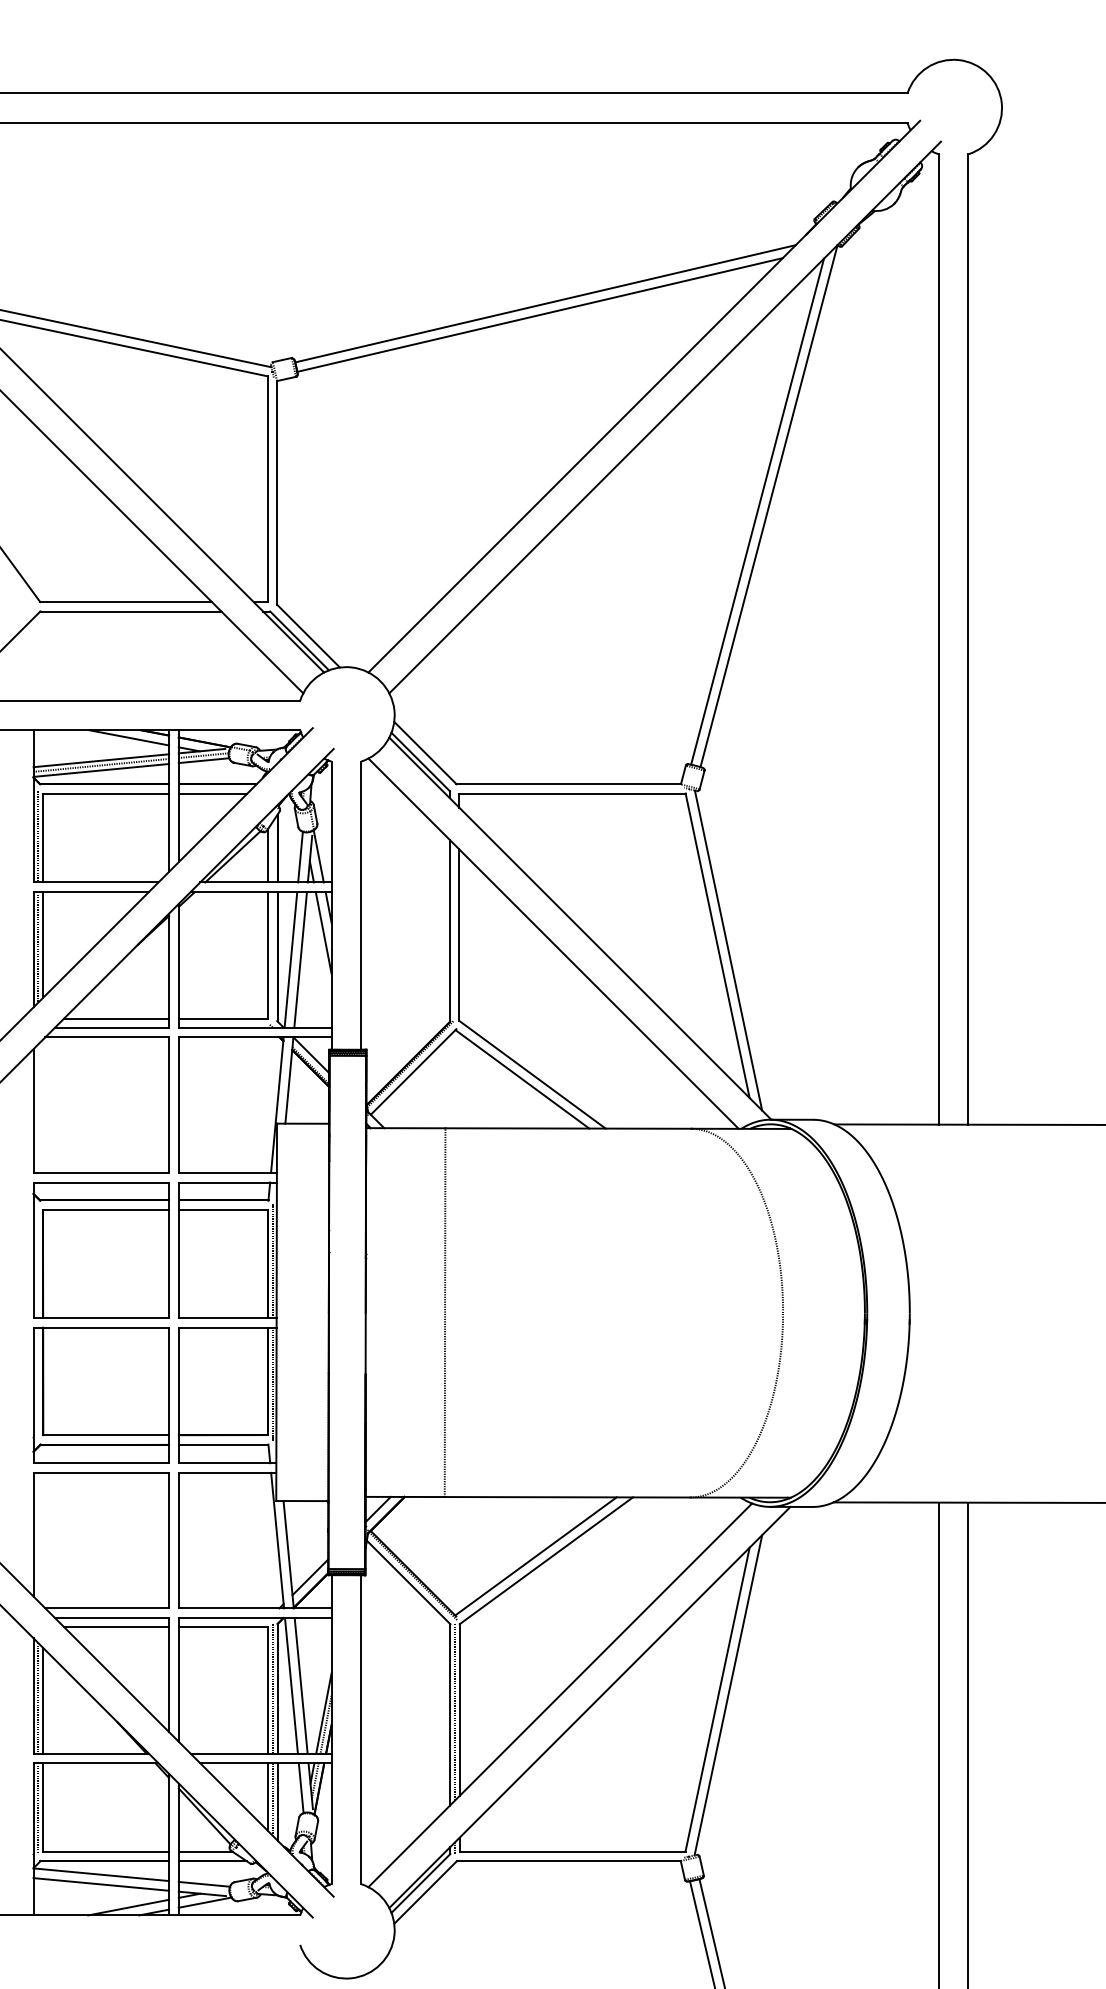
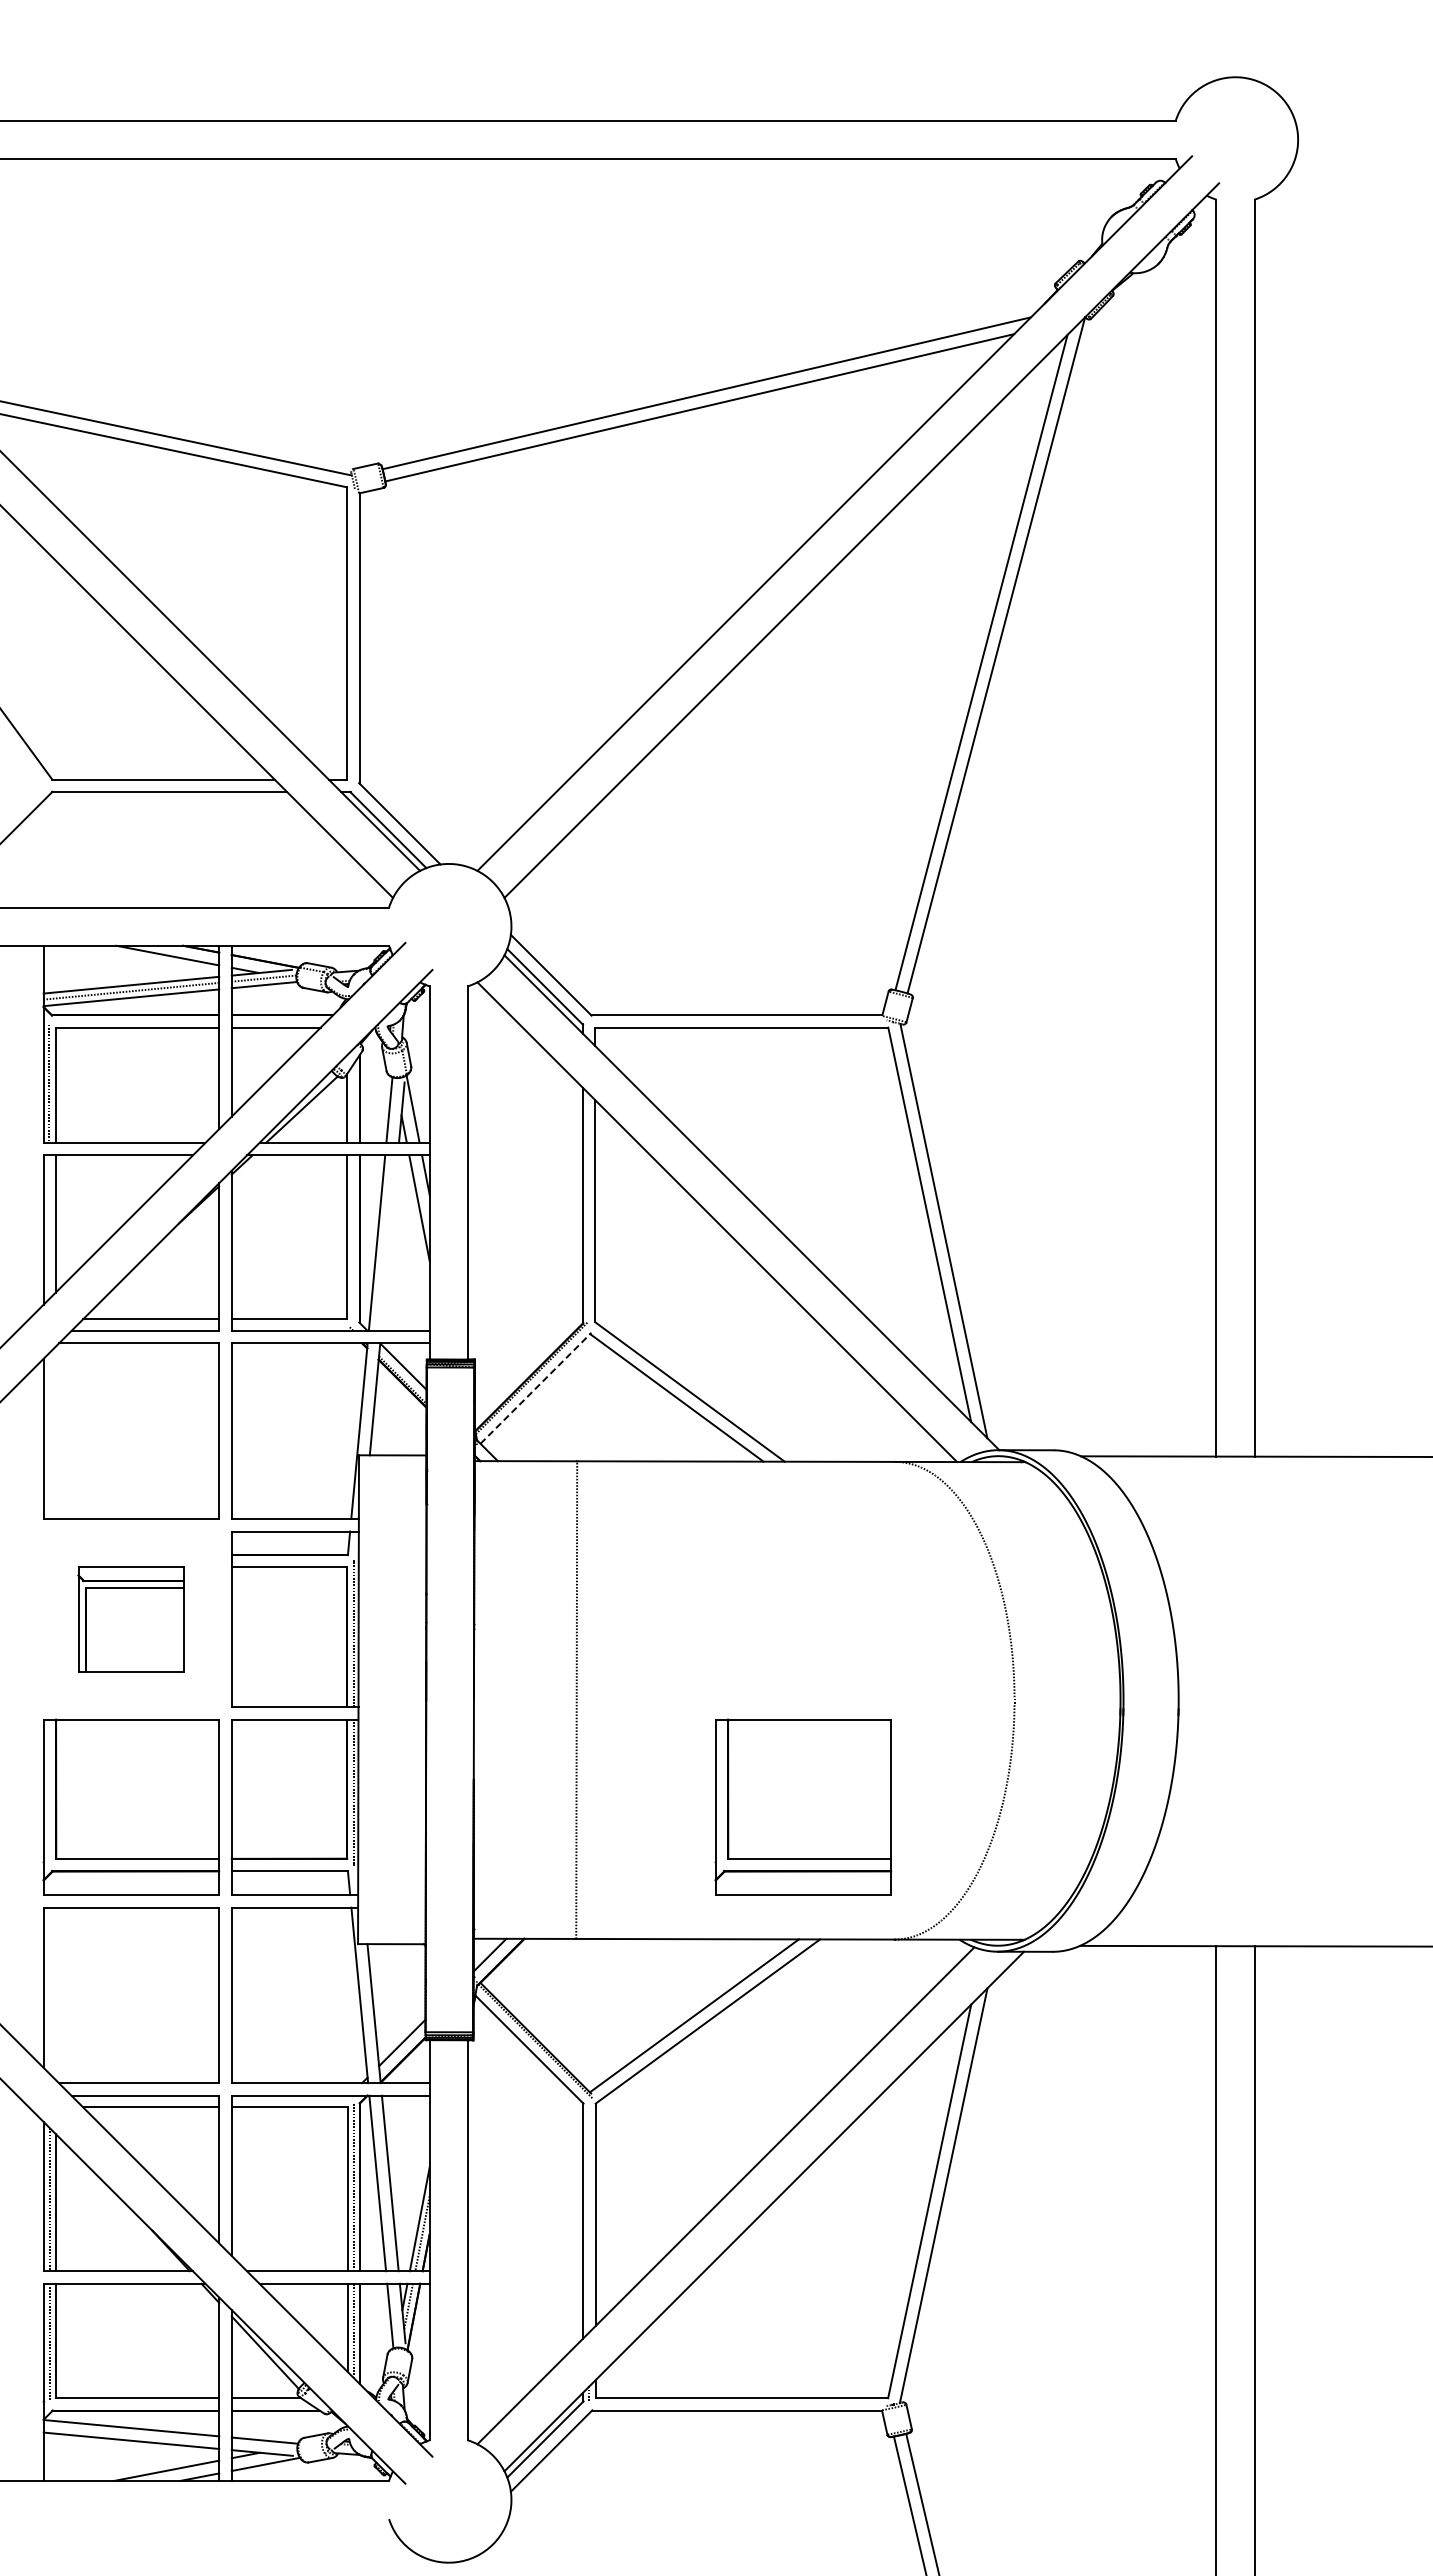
line: (38, 947) -> (49, 1227), removed
line: (300, 959) -> (389, 1242), removed
line: (414, 1071) -> (536, 1387), solid -> dashed
part: (100, 1250) -> (130, 1619), size x0.6
part: (620, 1394) -> (803, 1806), added
line: (454, 1712) -> (589, 2217), removed

